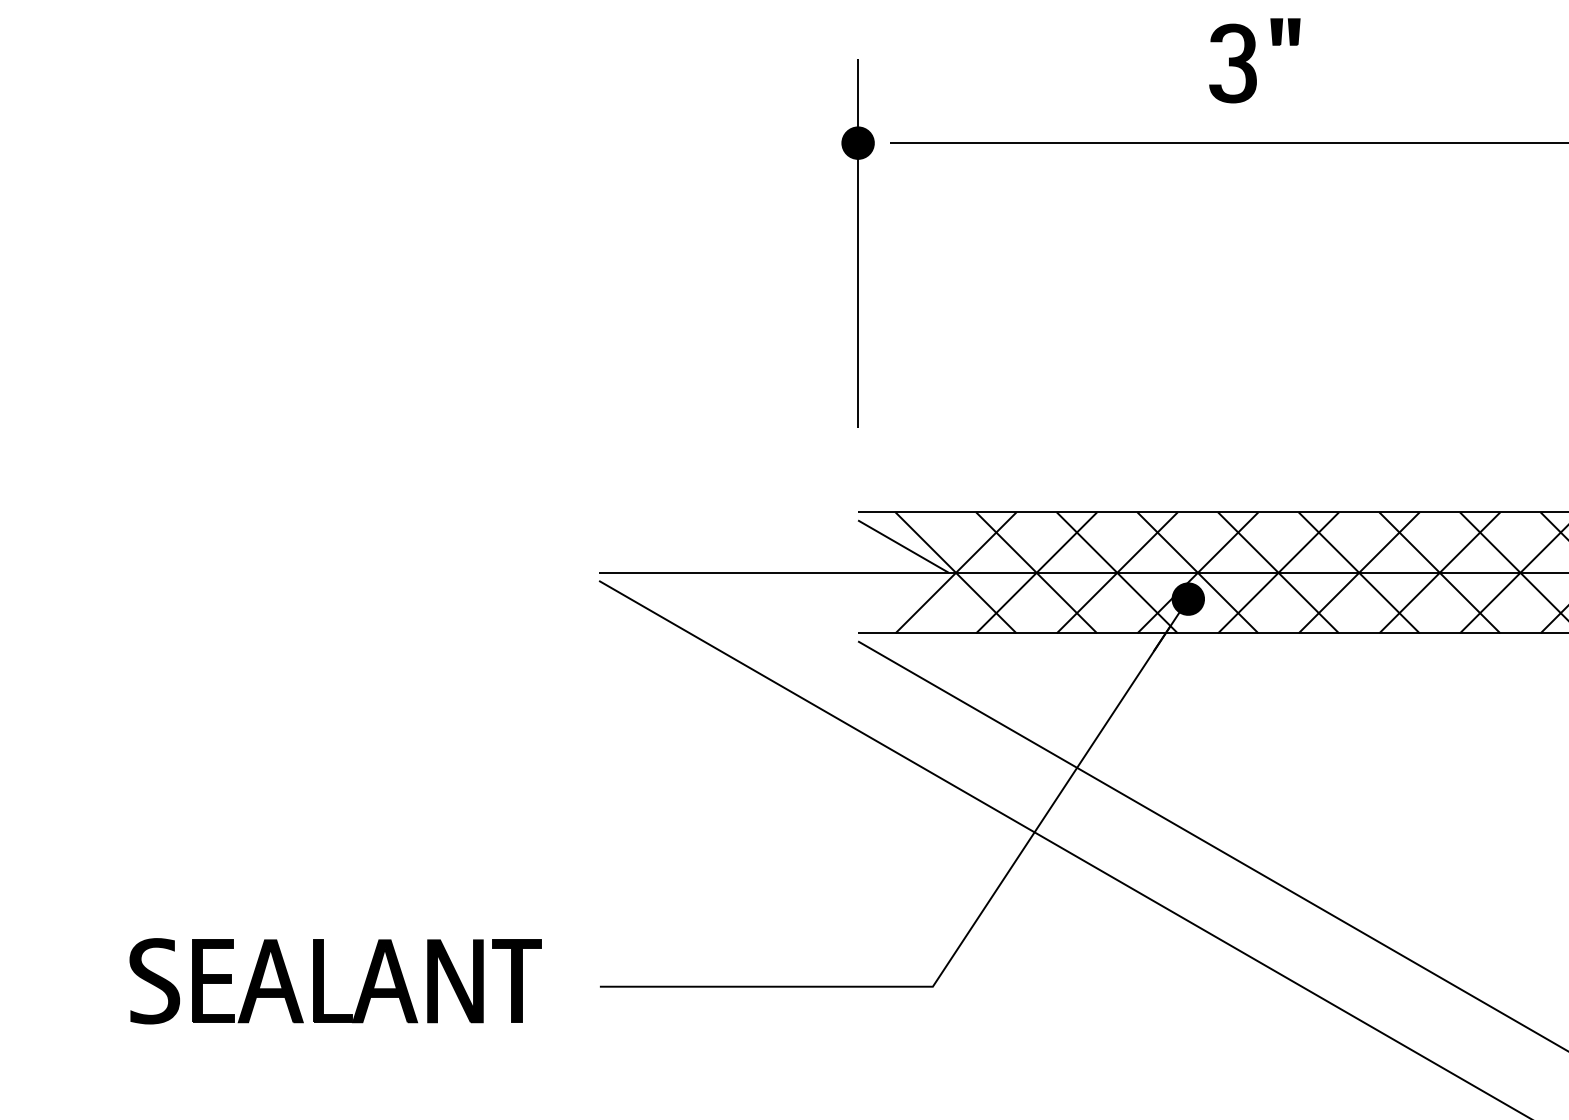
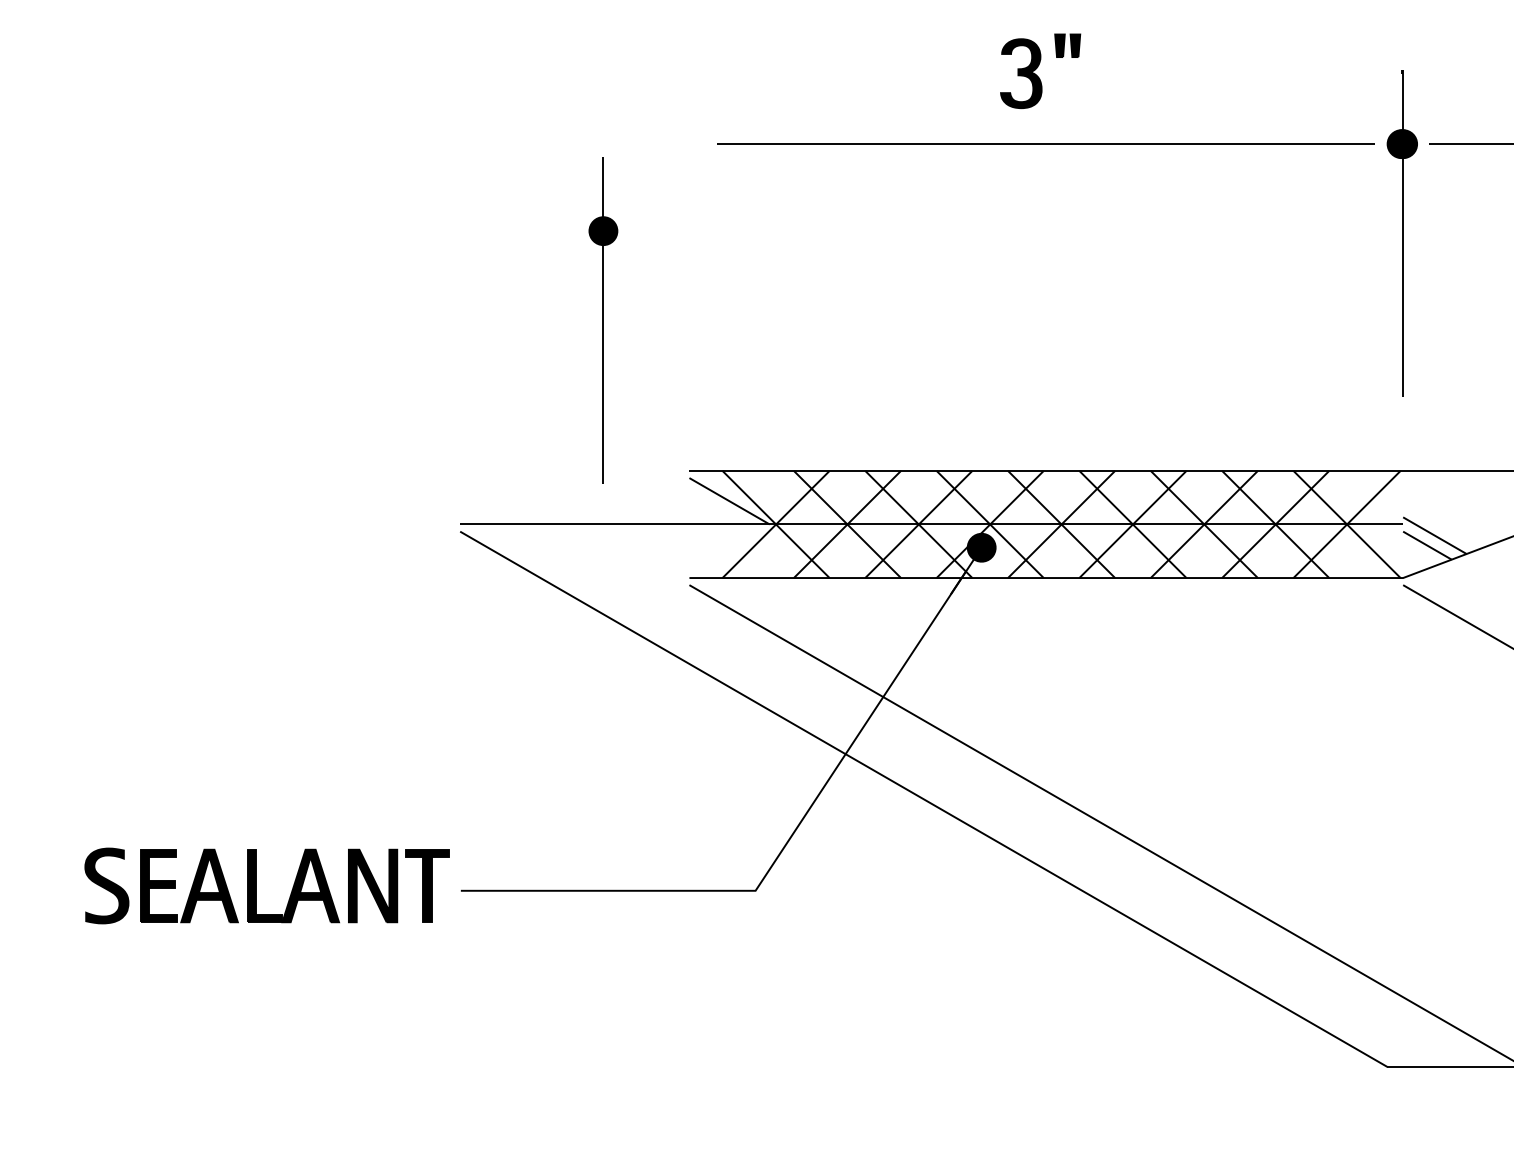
part: (858, 244) -> (603, 320), moved
part: (323, 980) -> (256, 885), moved

